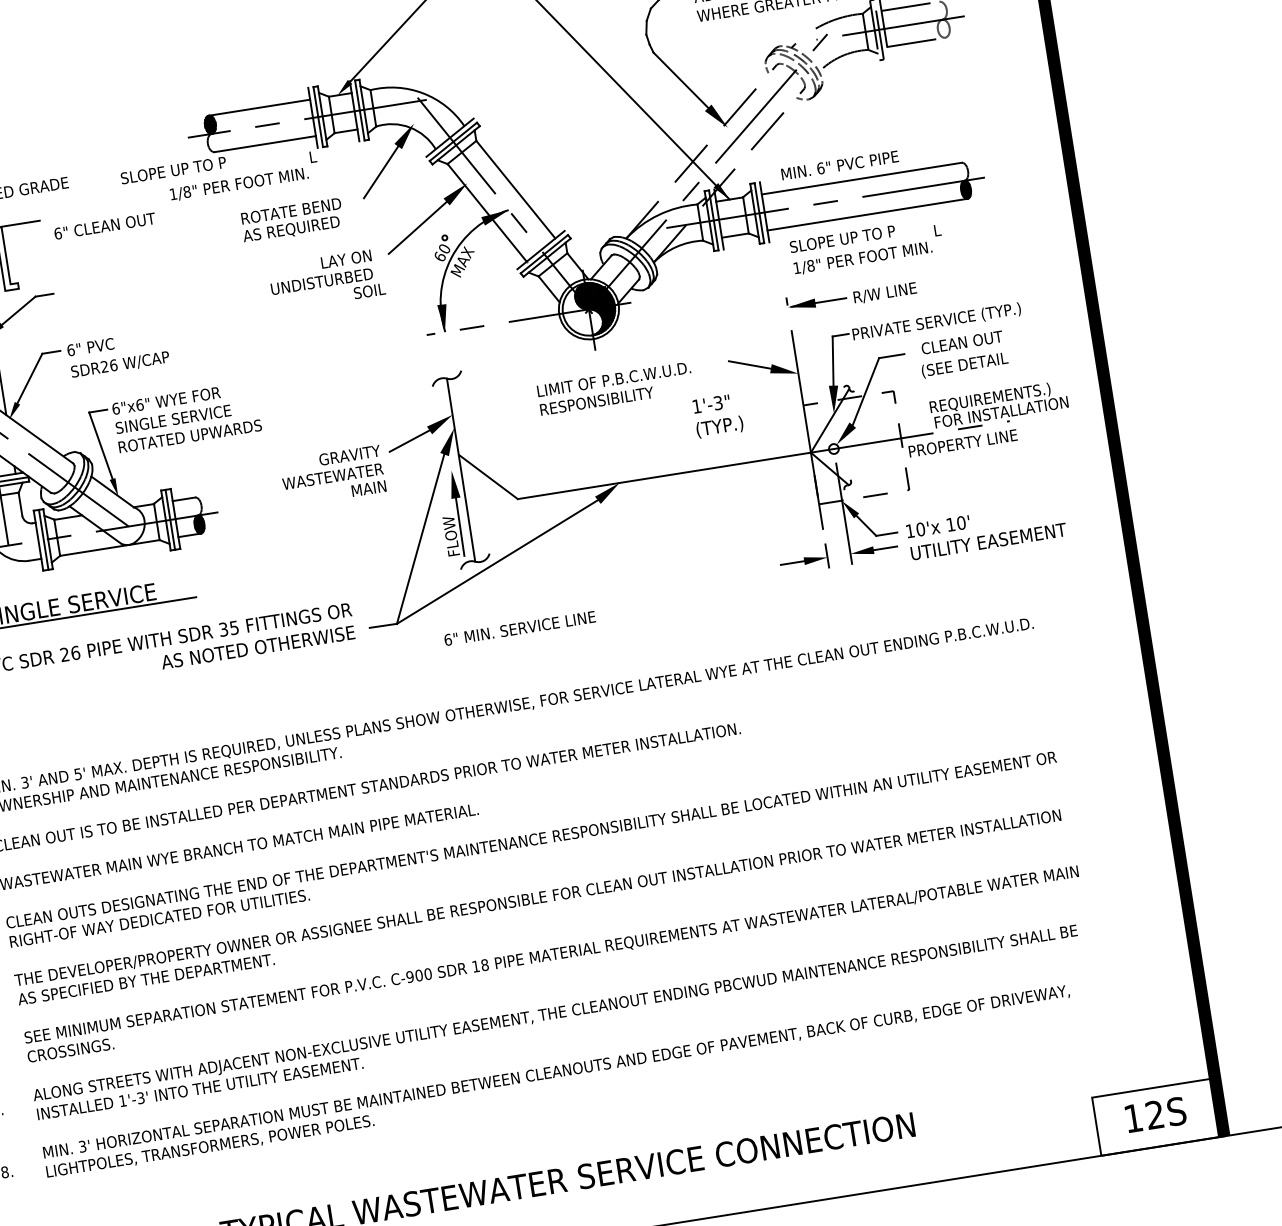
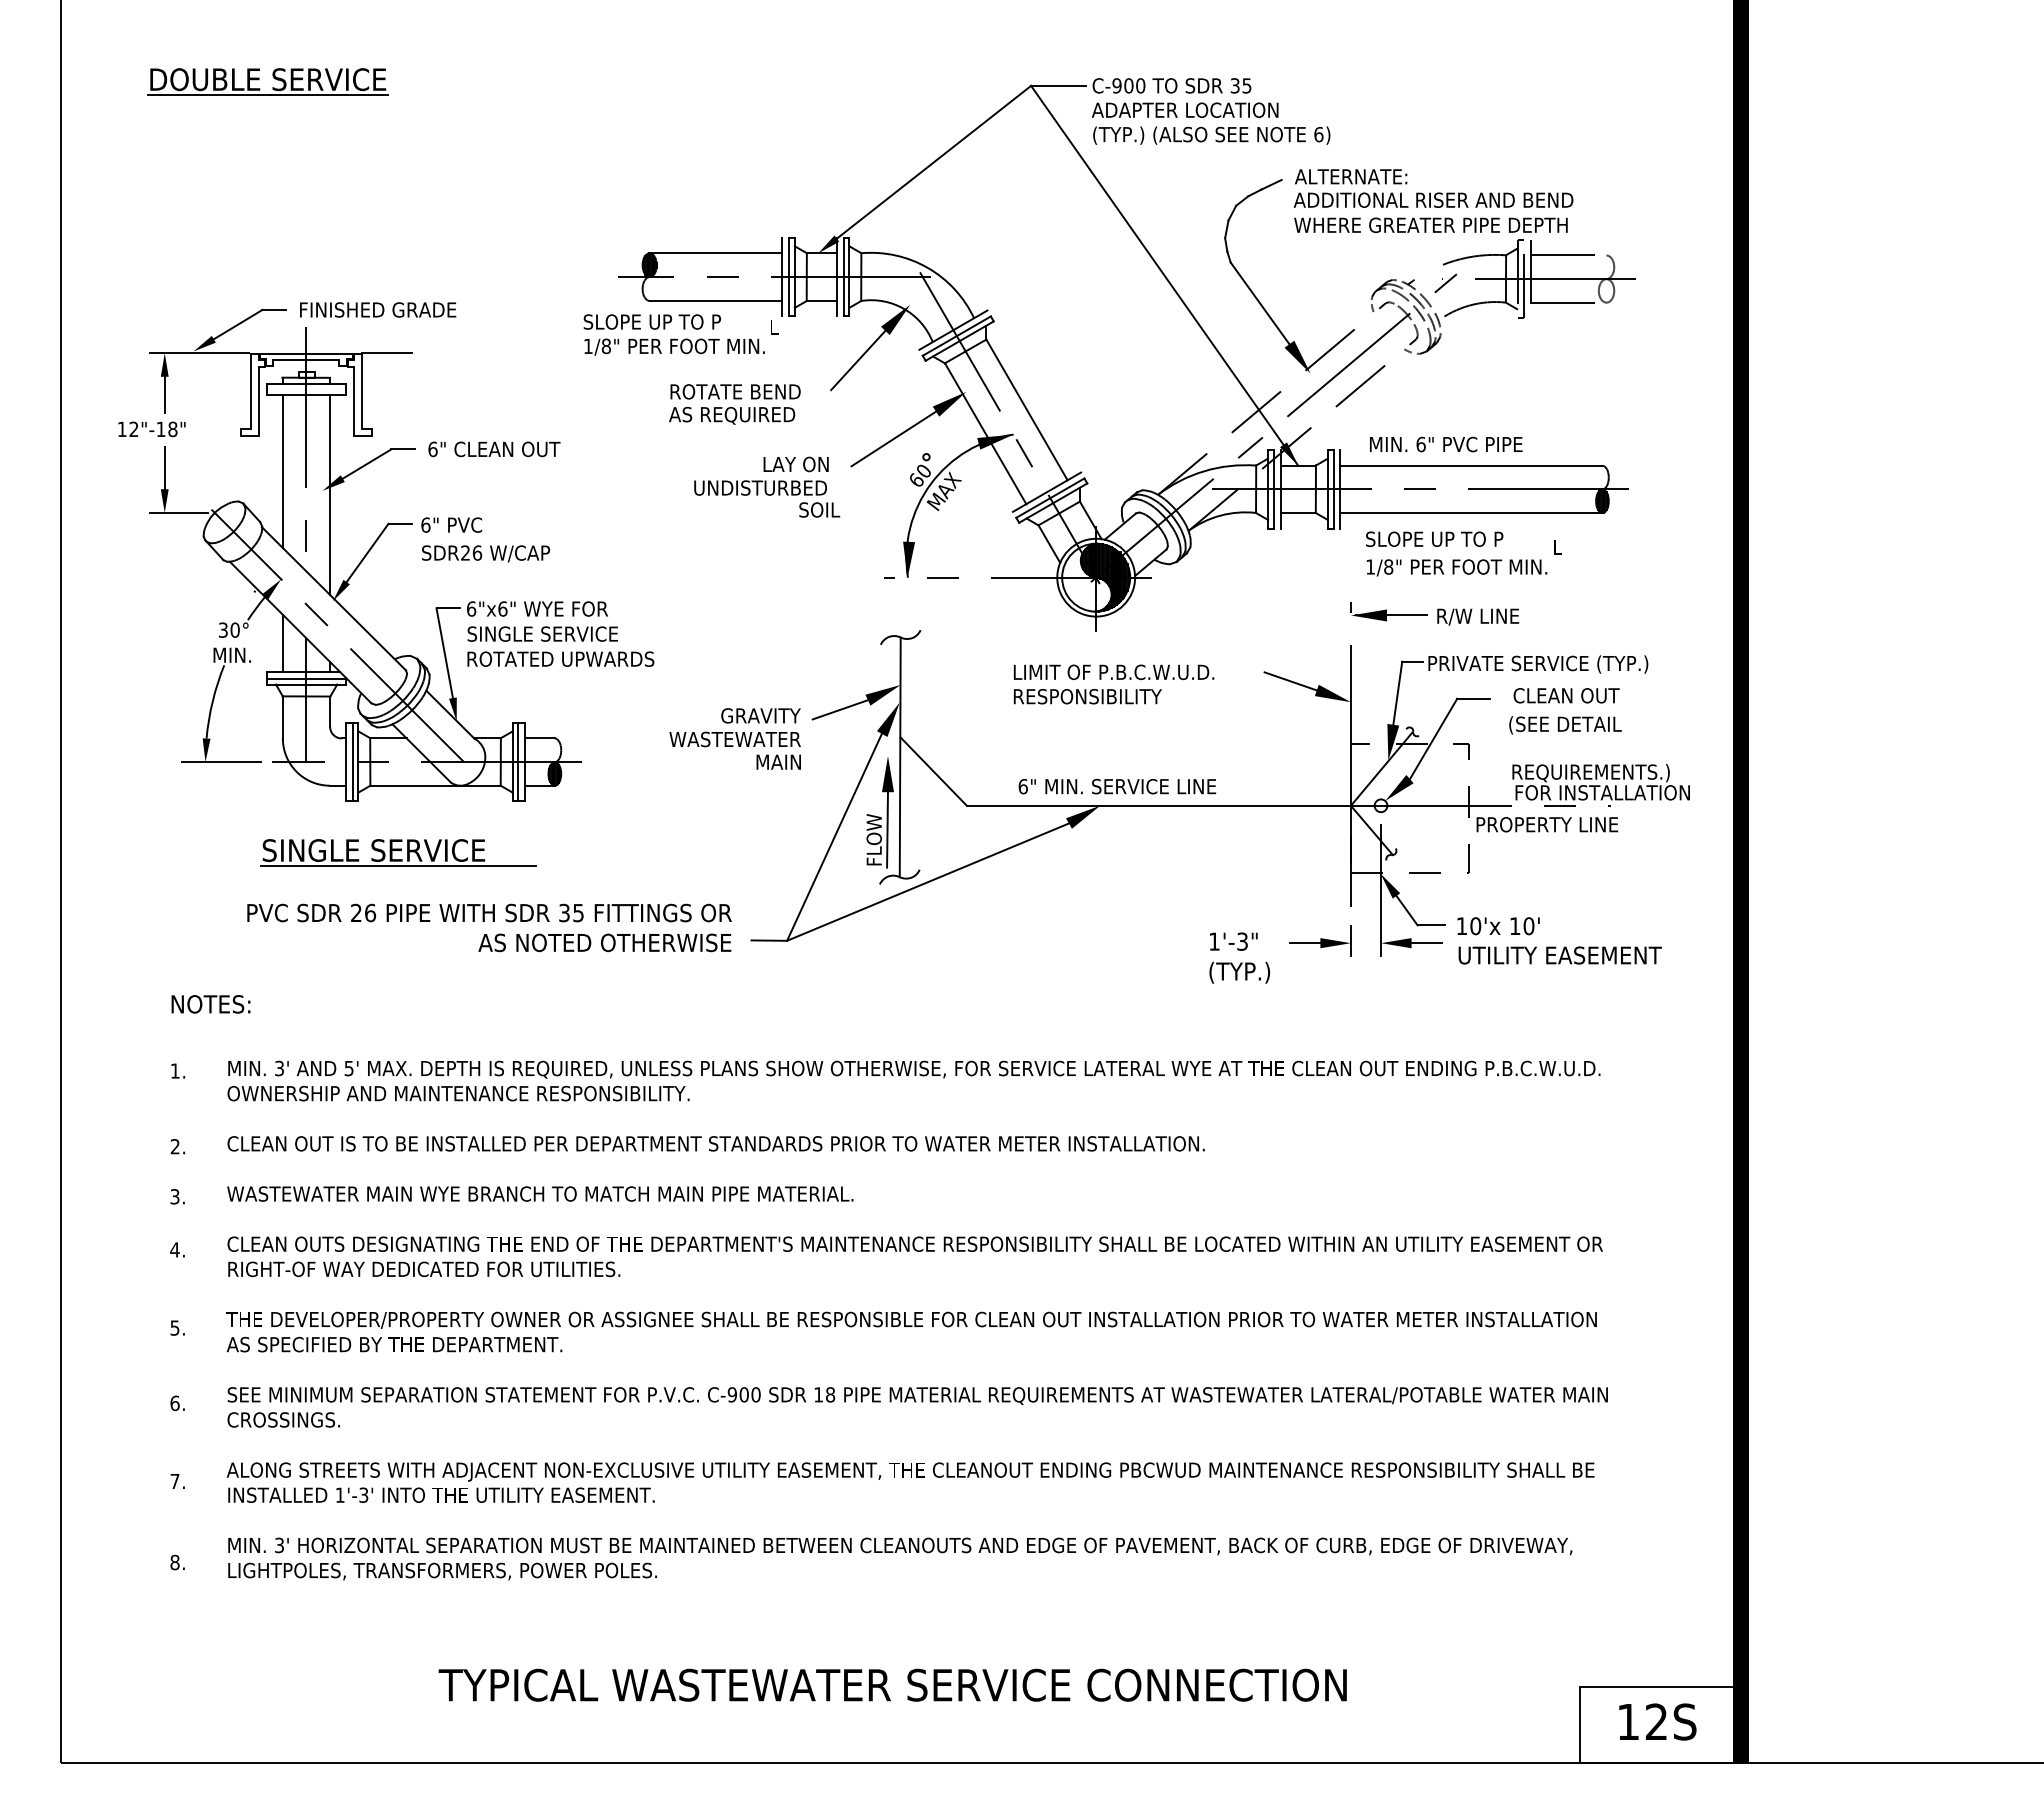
text: (172, 170) -> (651, 321), moved
text: (105, 226) -> (494, 449), moved
text: (717, 415) -> (1239, 957), moved
text: (520, 628) -> (1117, 786), moved

